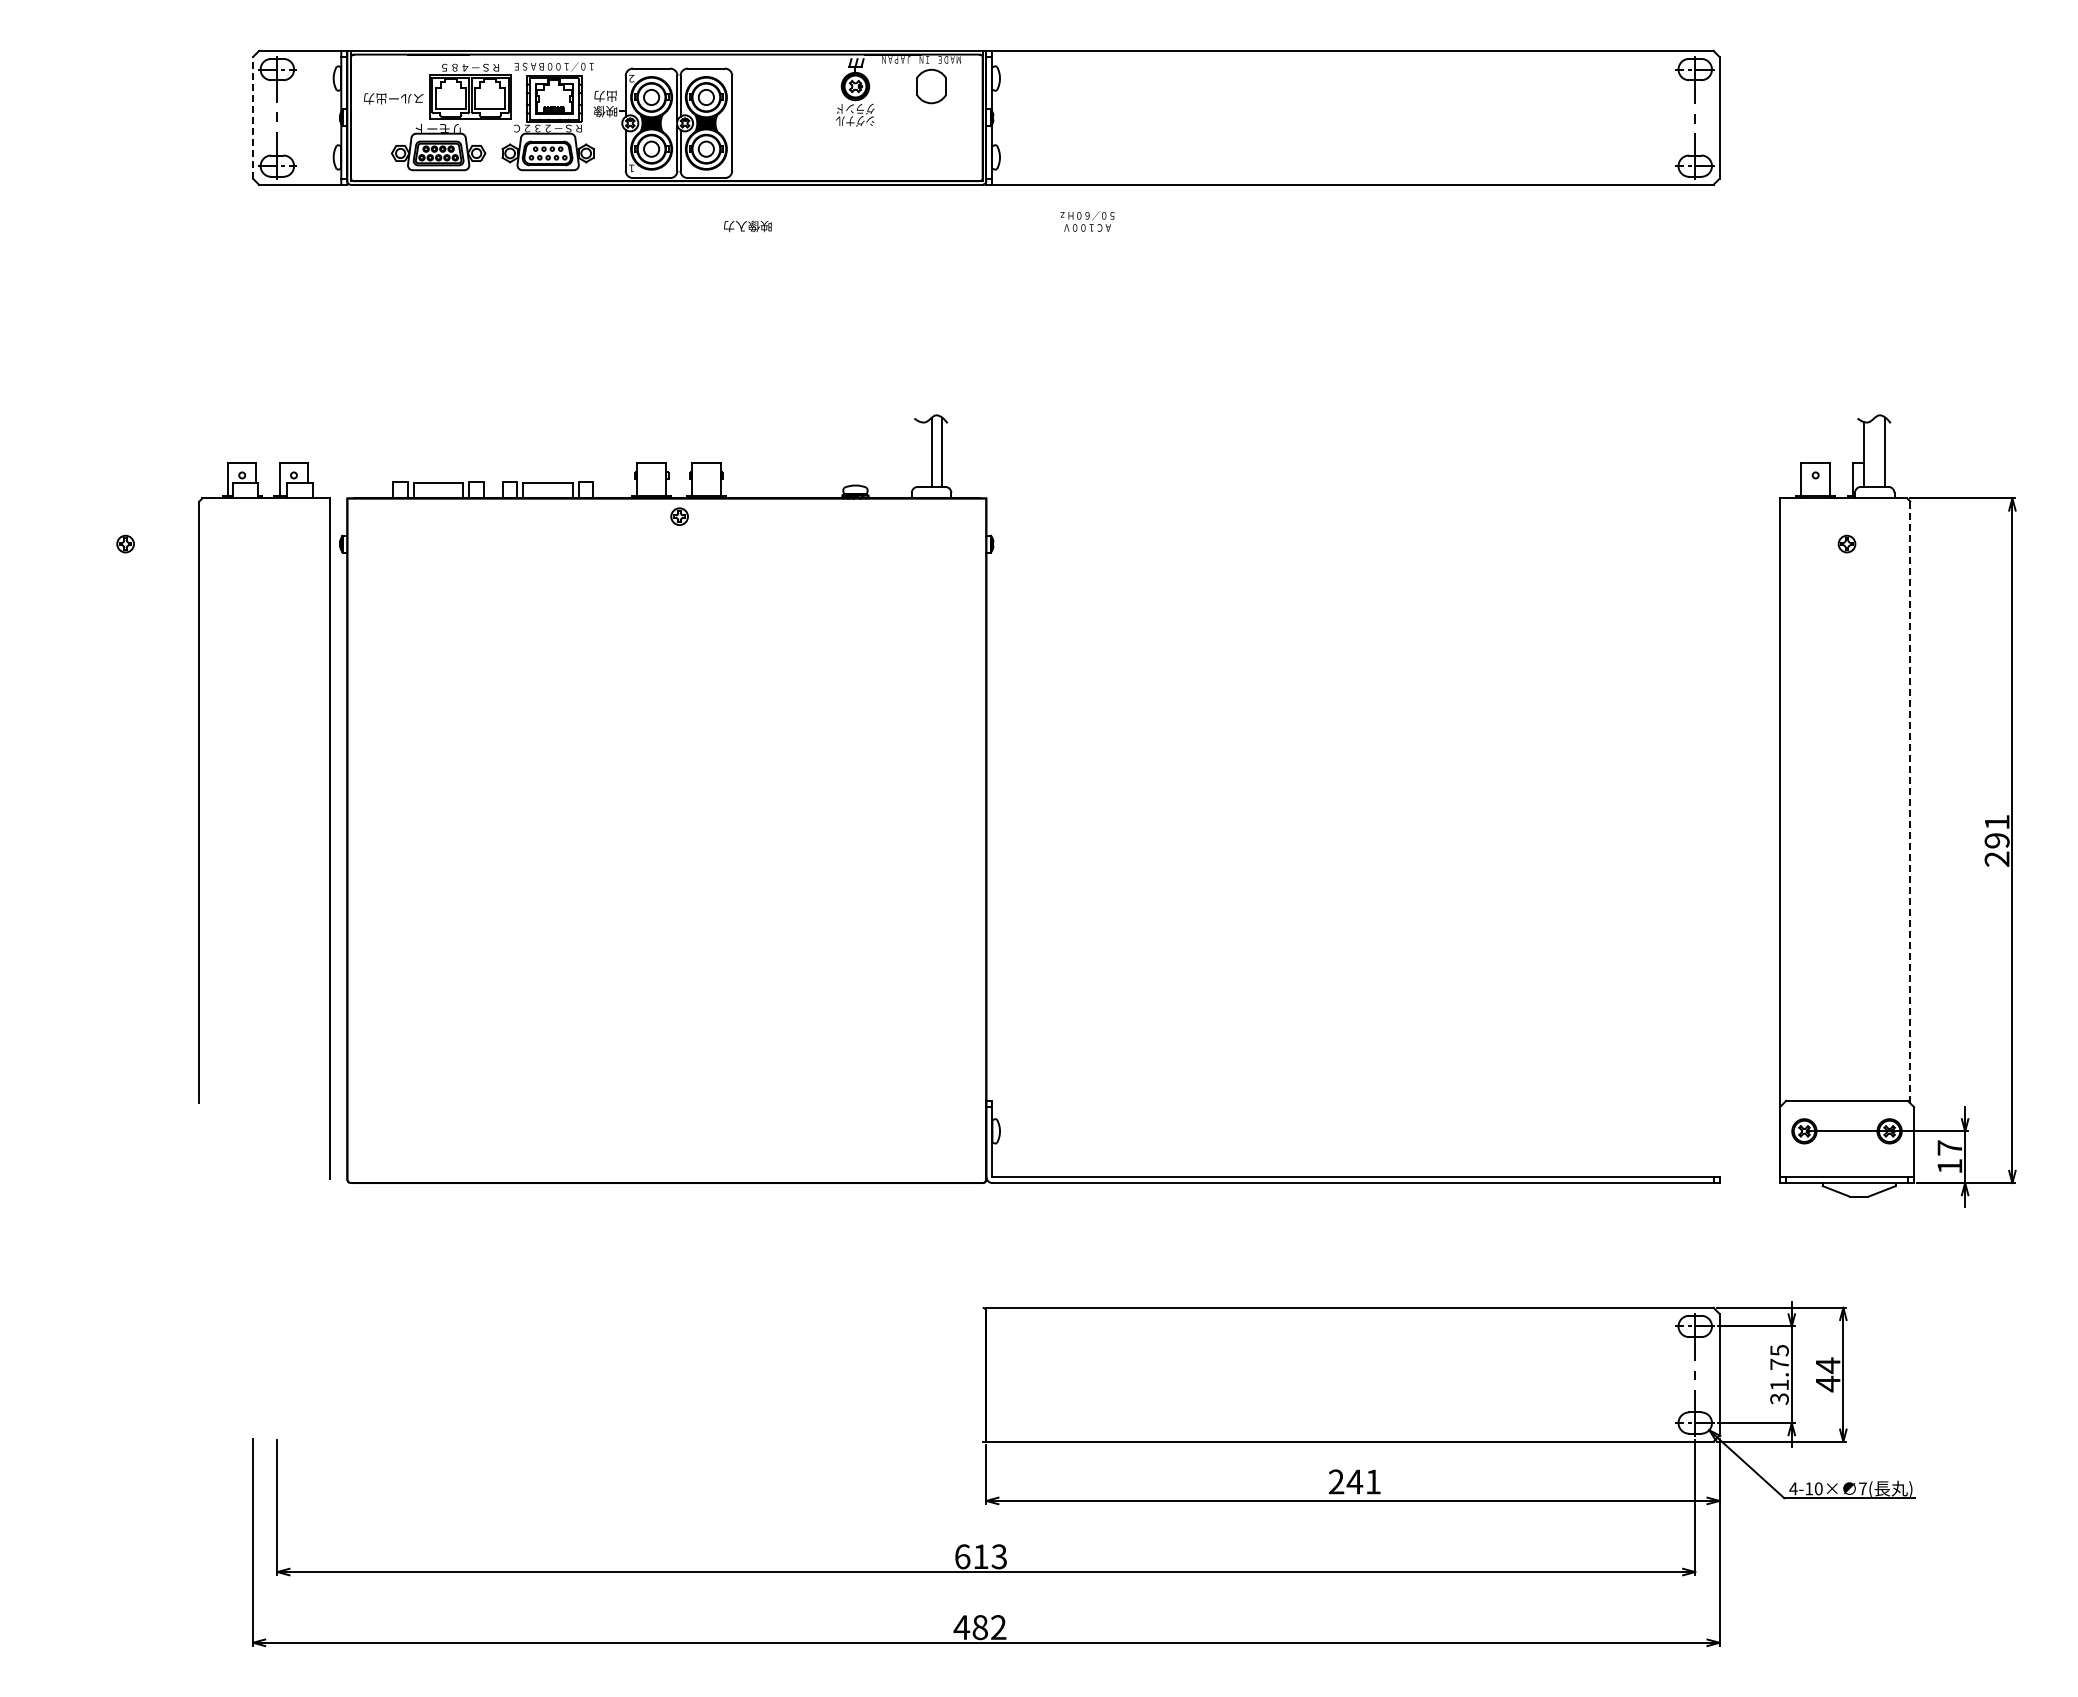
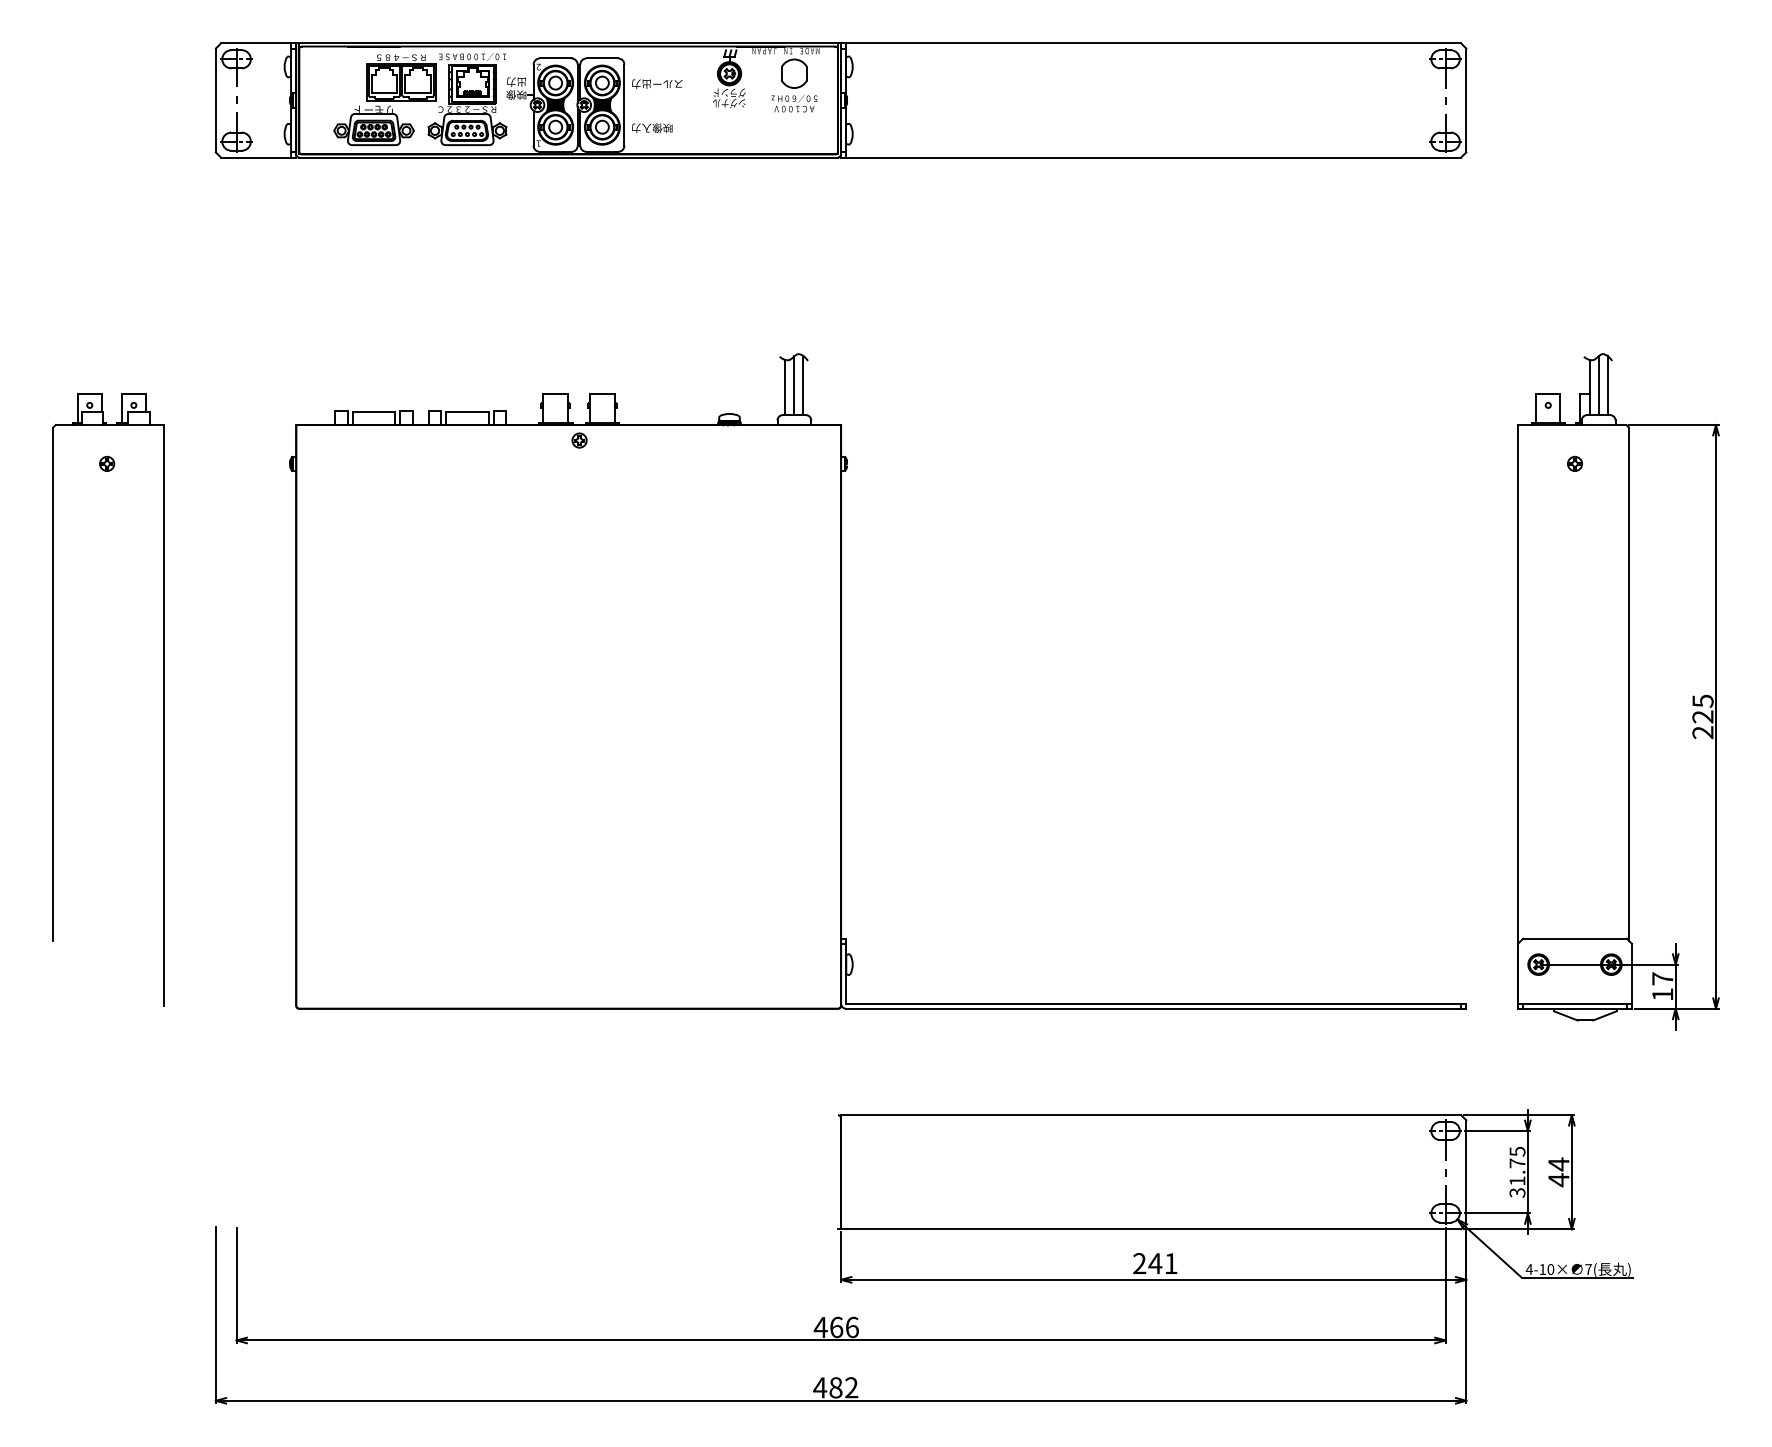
text: (393, 98) -> (657, 83), moved
line: (253, 117) -> (216, 100), dashed -> solid
text: (1087, 221) -> (794, 103), moved
text: (747, 226) -> (651, 128), moved
line: (1874, 451) -> (1598, 384), added
line: (920, 454) -> (784, 387), added
line: (1910, 802) -> (1629, 684), dashed -> solid
part: (199, 820) -> (53, 699), moved
text: (1997, 831) -> (1703, 709), 291 -> 225
text: (980, 1556) -> (836, 1327), 613 -> 466

